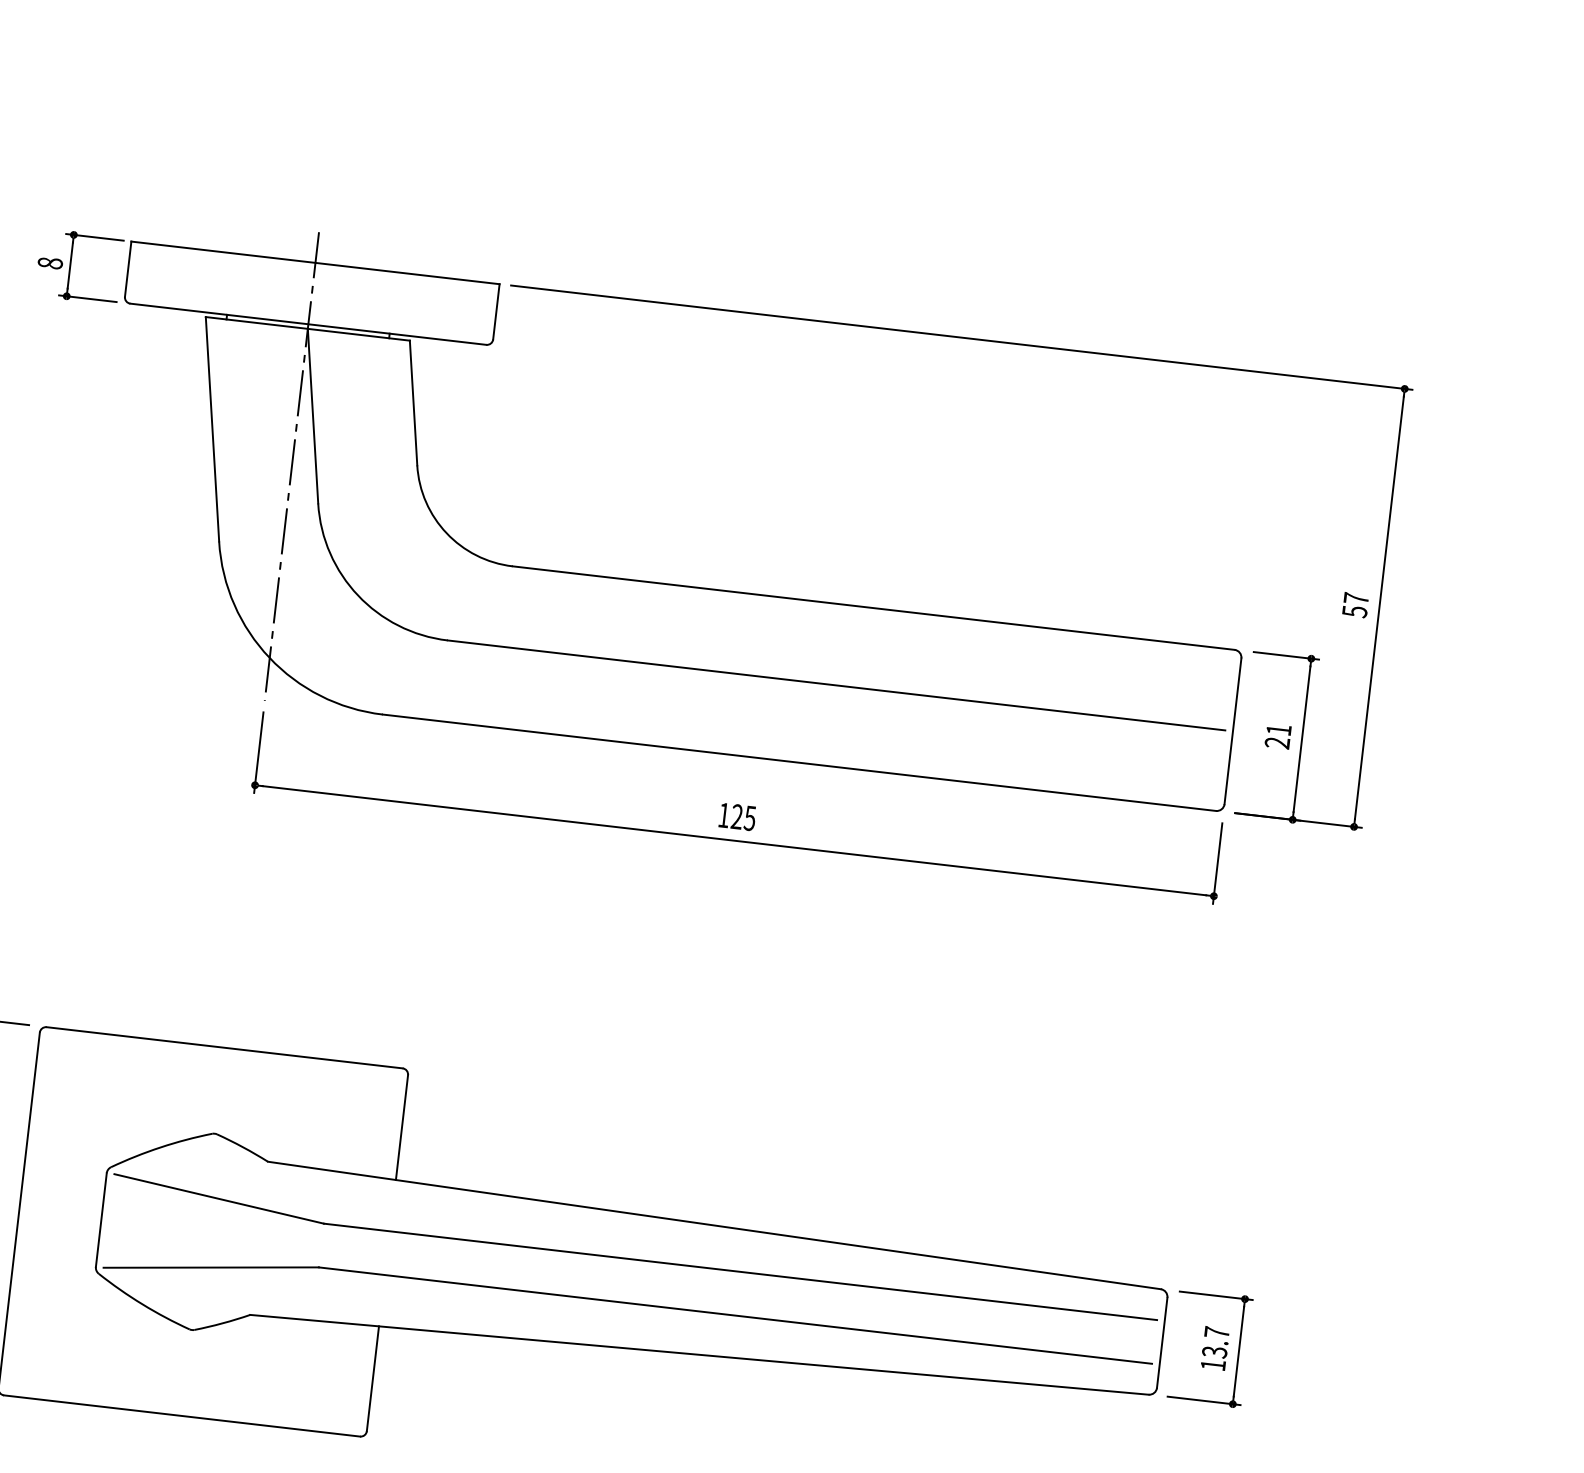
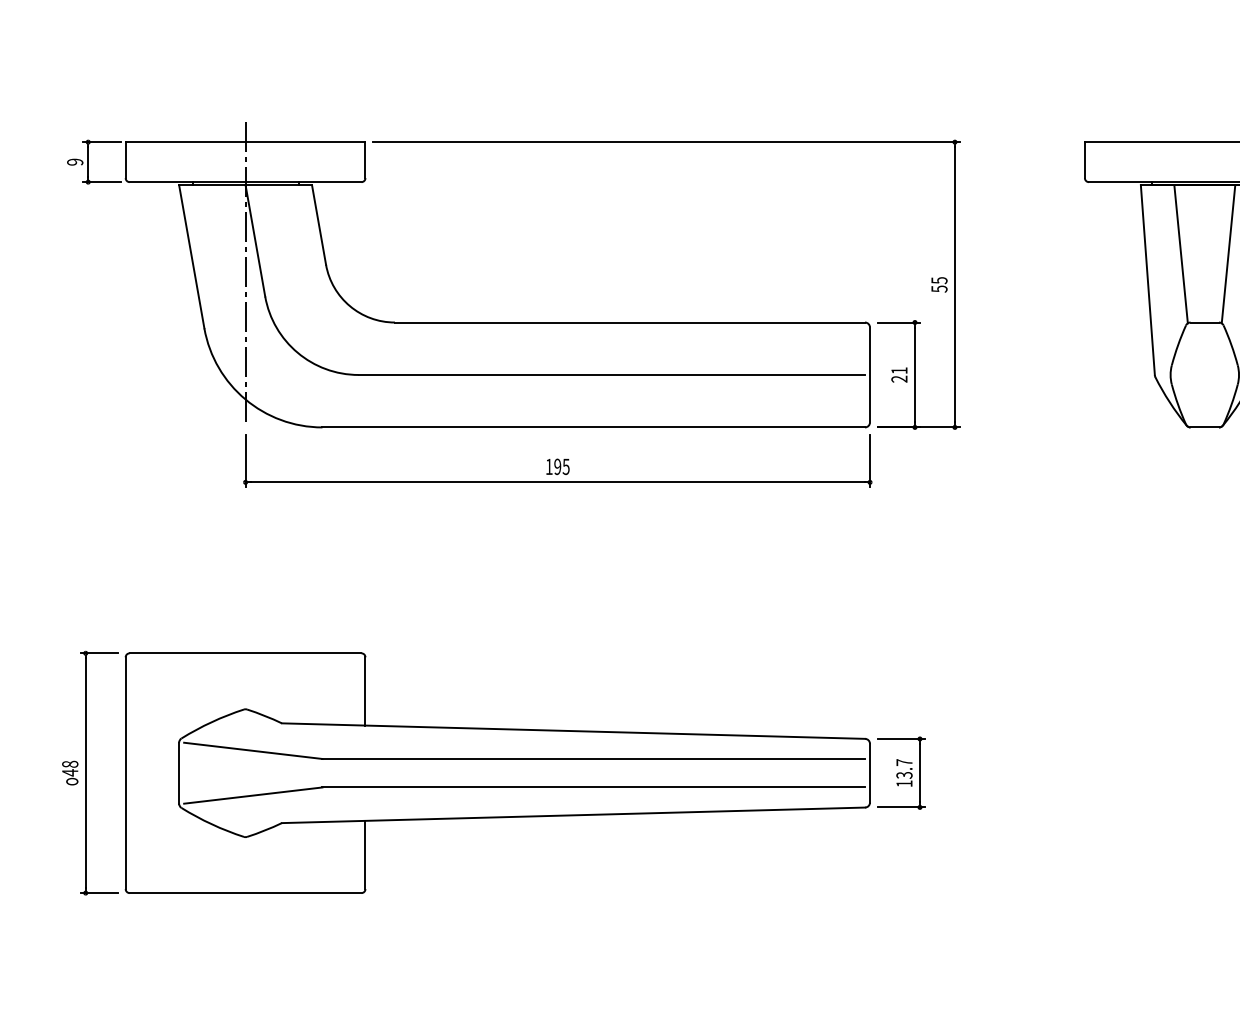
text: (50, 262) -> (75, 161), 8 -> 9
text: (1356, 598) -> (939, 280), 57 -> 55
text: (736, 817) -> (557, 467), 125 -> 195

